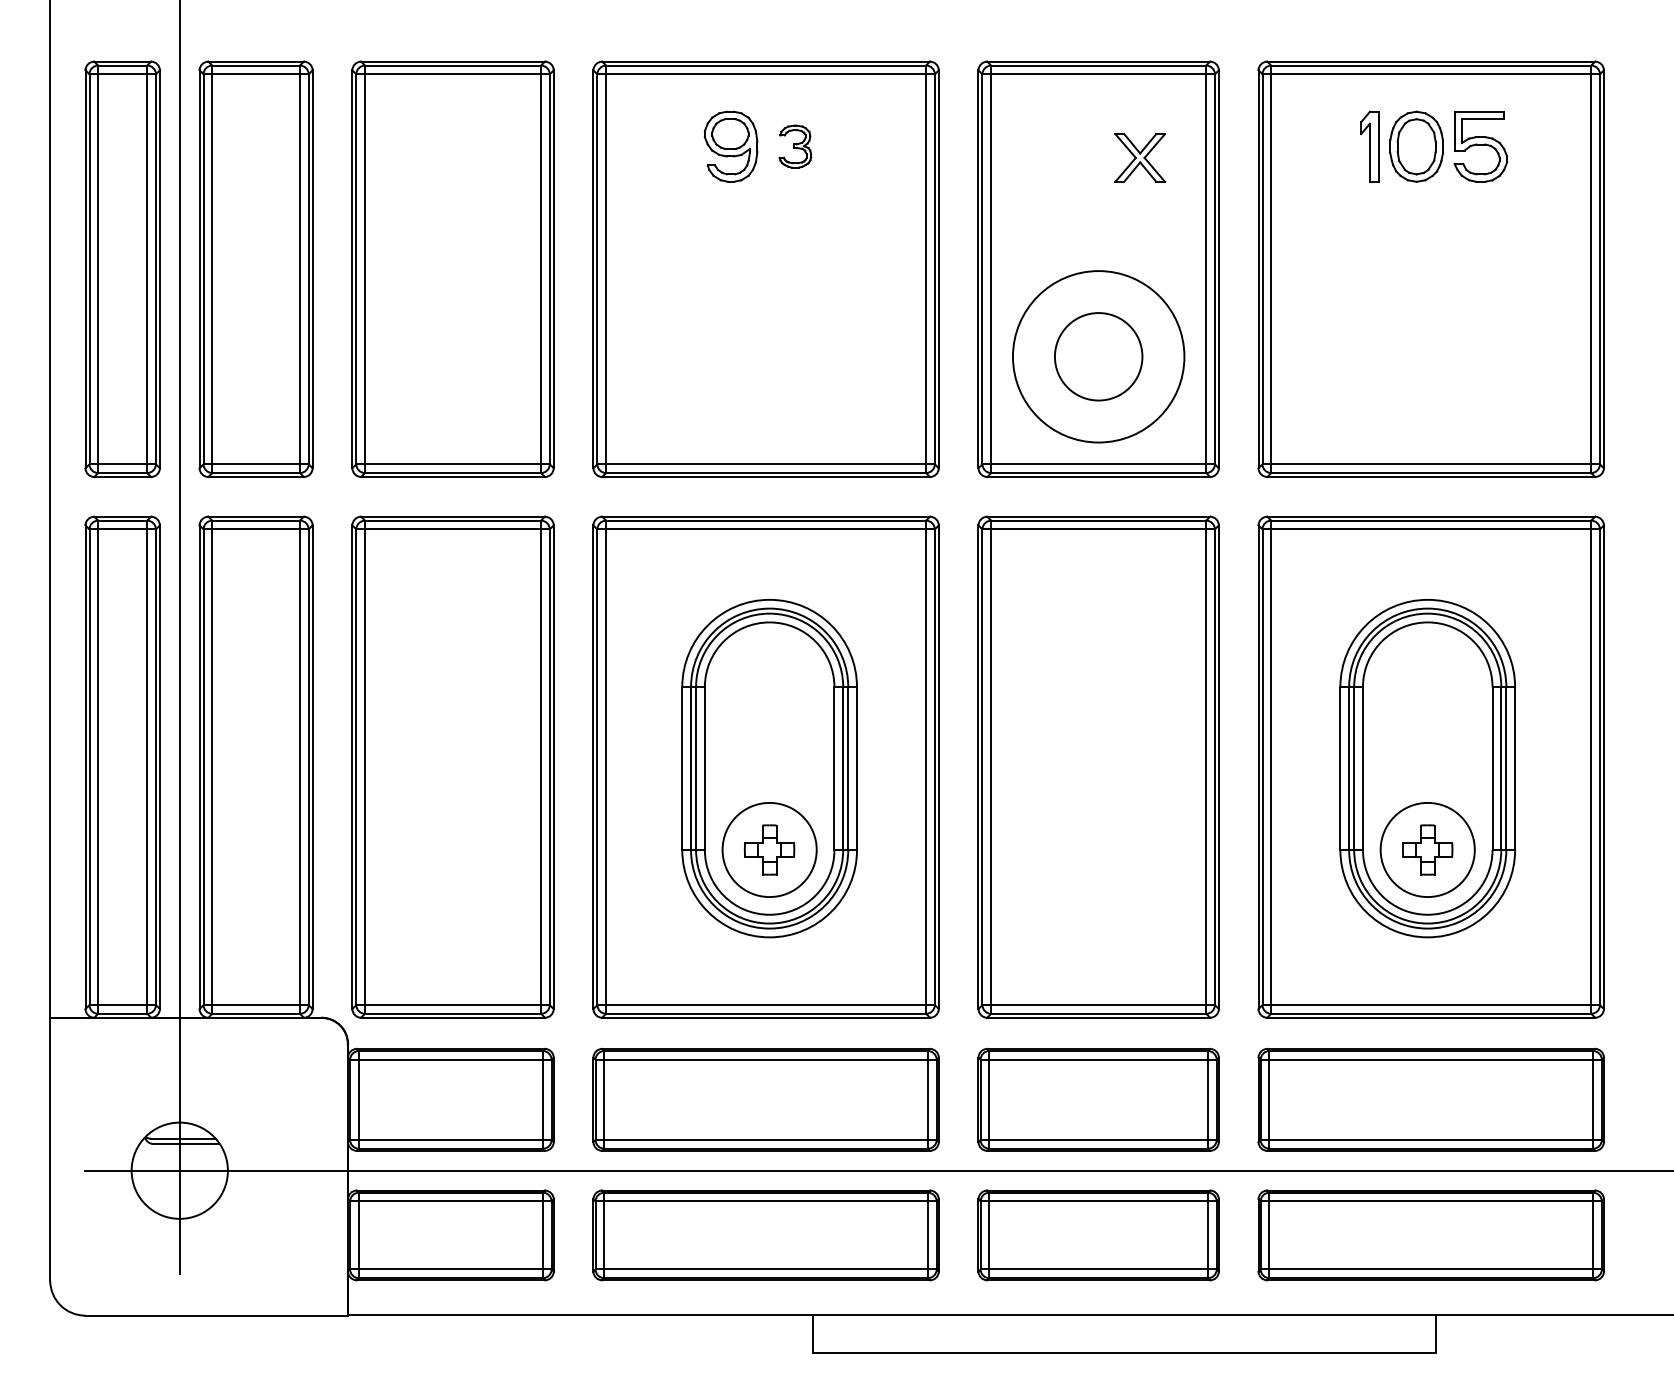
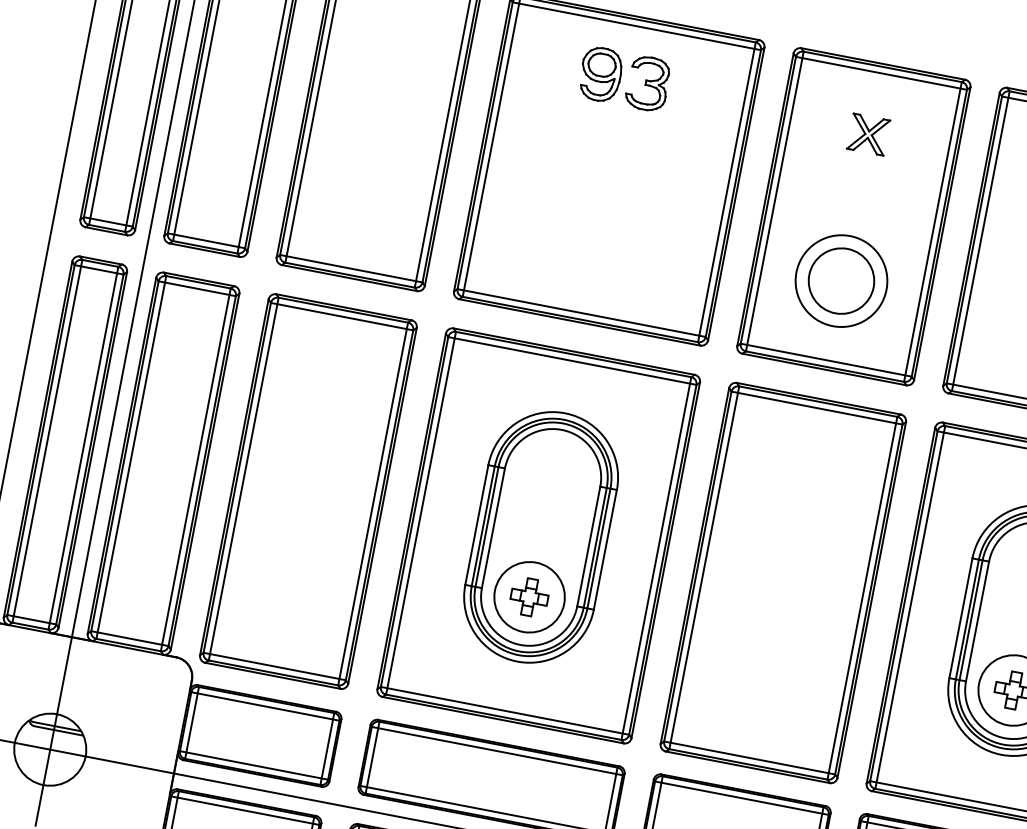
part: (795, 146) -> (648, 83), size x1.67
part: (1139, 157) -> (868, 134), moved
circle: (1098, 356) -> (841, 280), size x0.71

